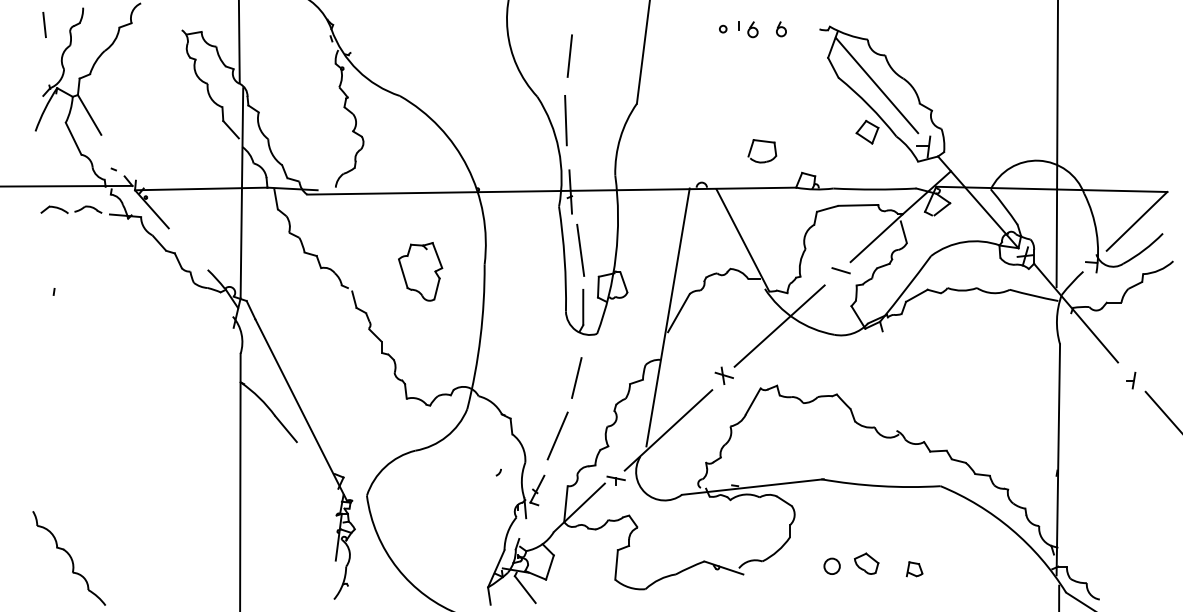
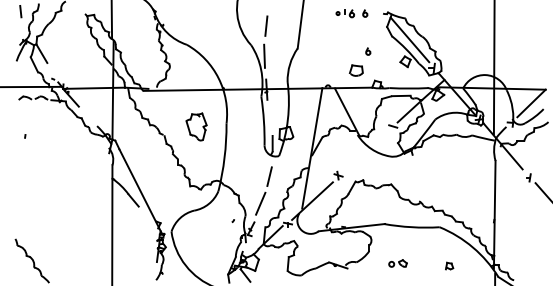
part: (788, 110) -> (368, 51), added
line: (580, 249) -> (271, 116), removed
line: (779, 326) -> (364, 152), removed
part: (850, 563) -> (397, 263), size x0.7
part: (914, 568) -> (449, 265), moved

